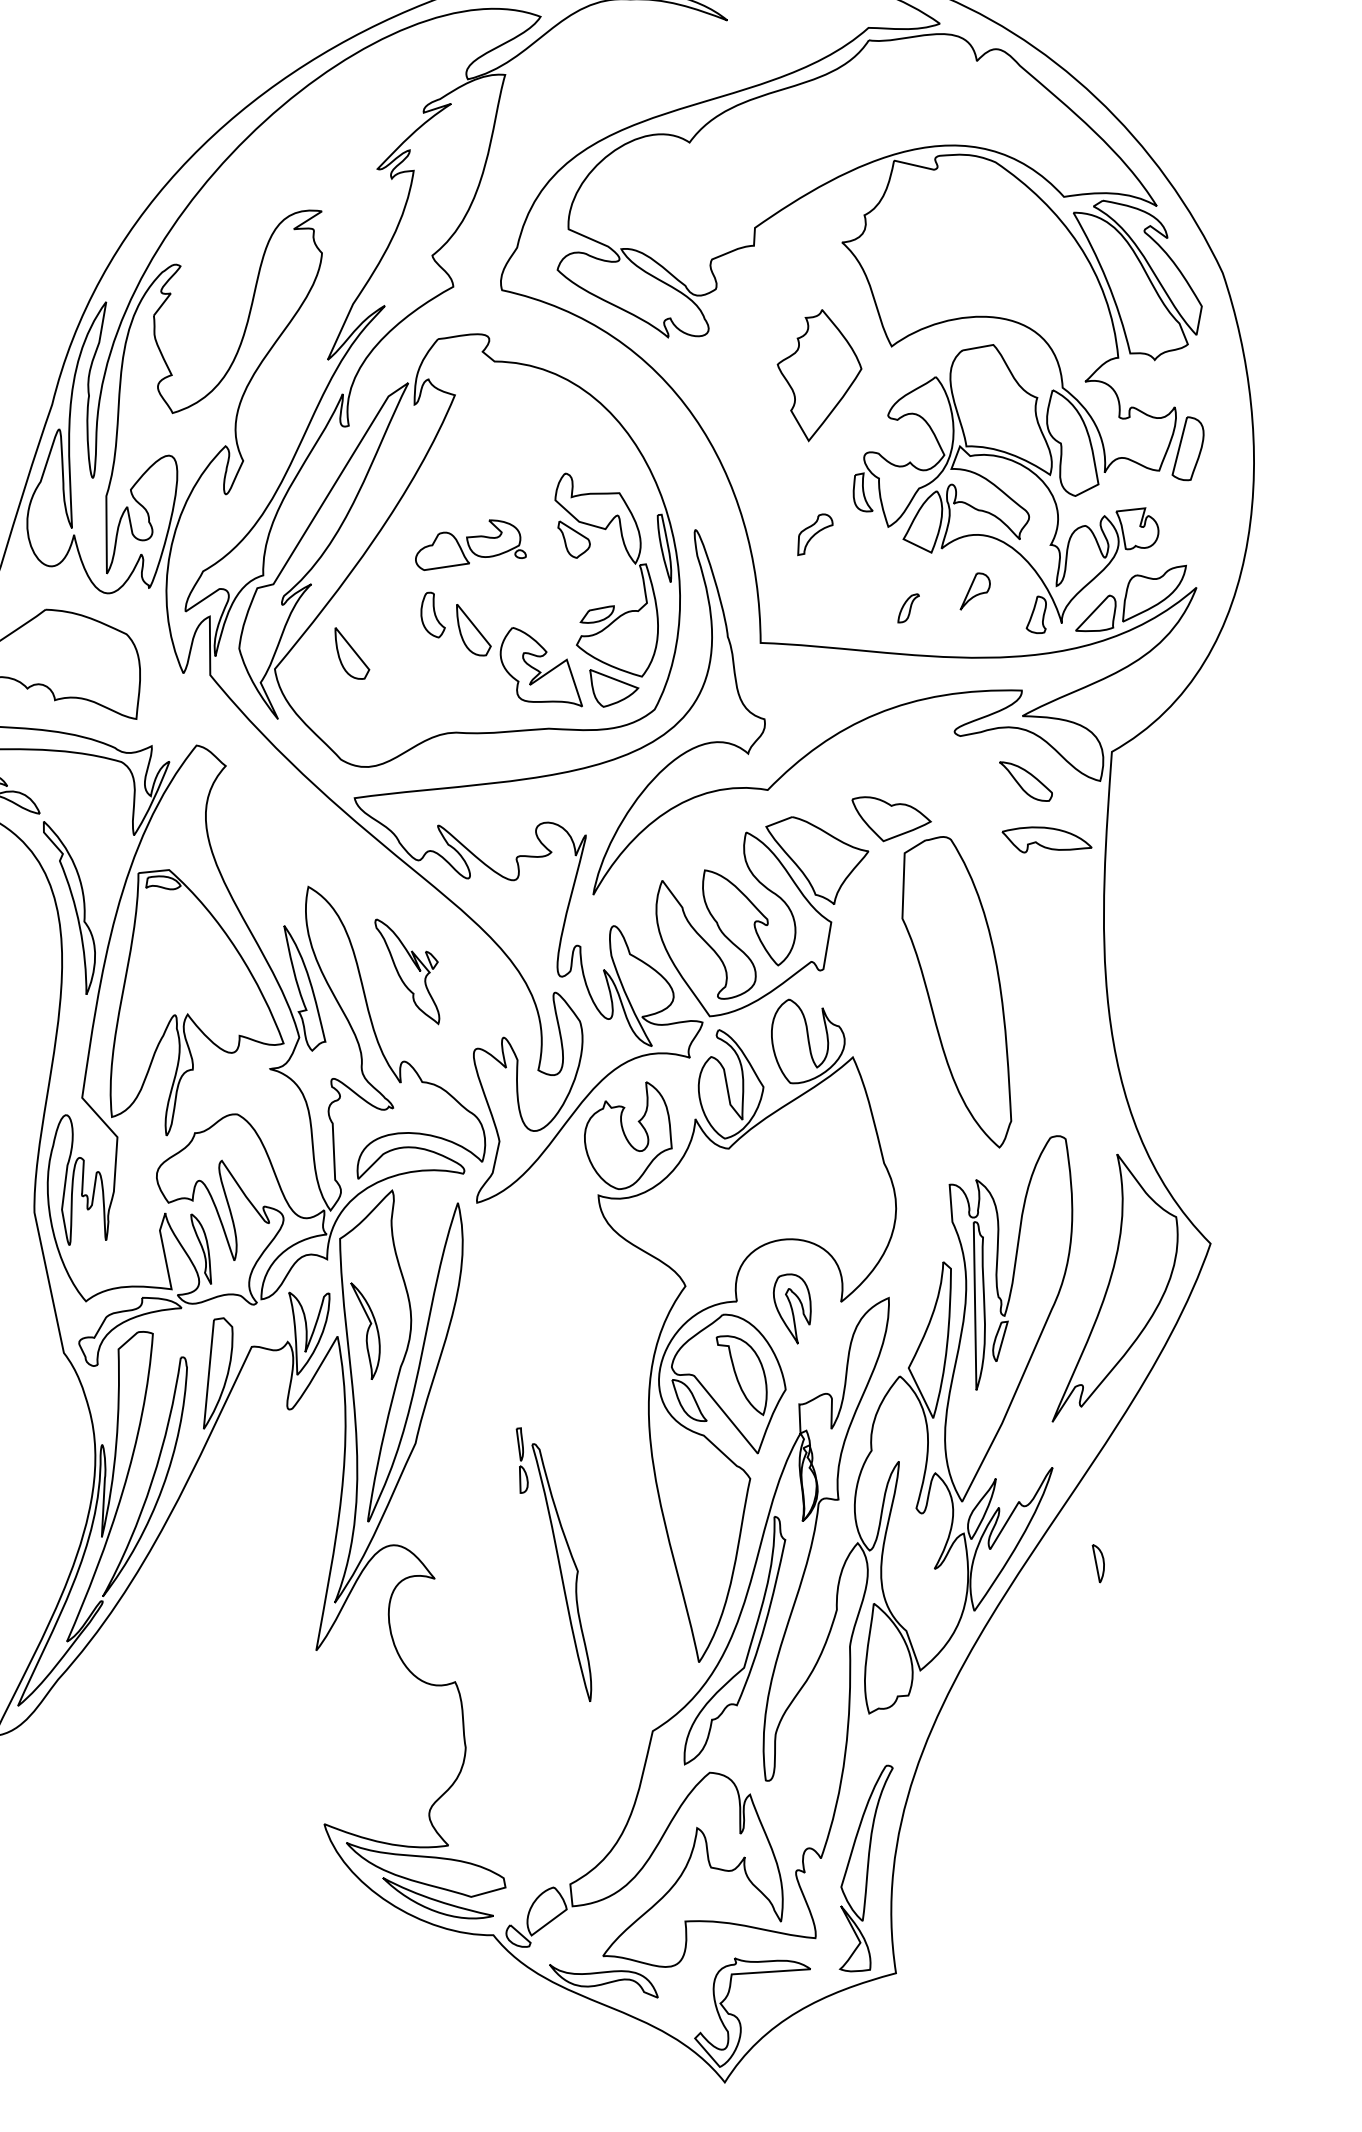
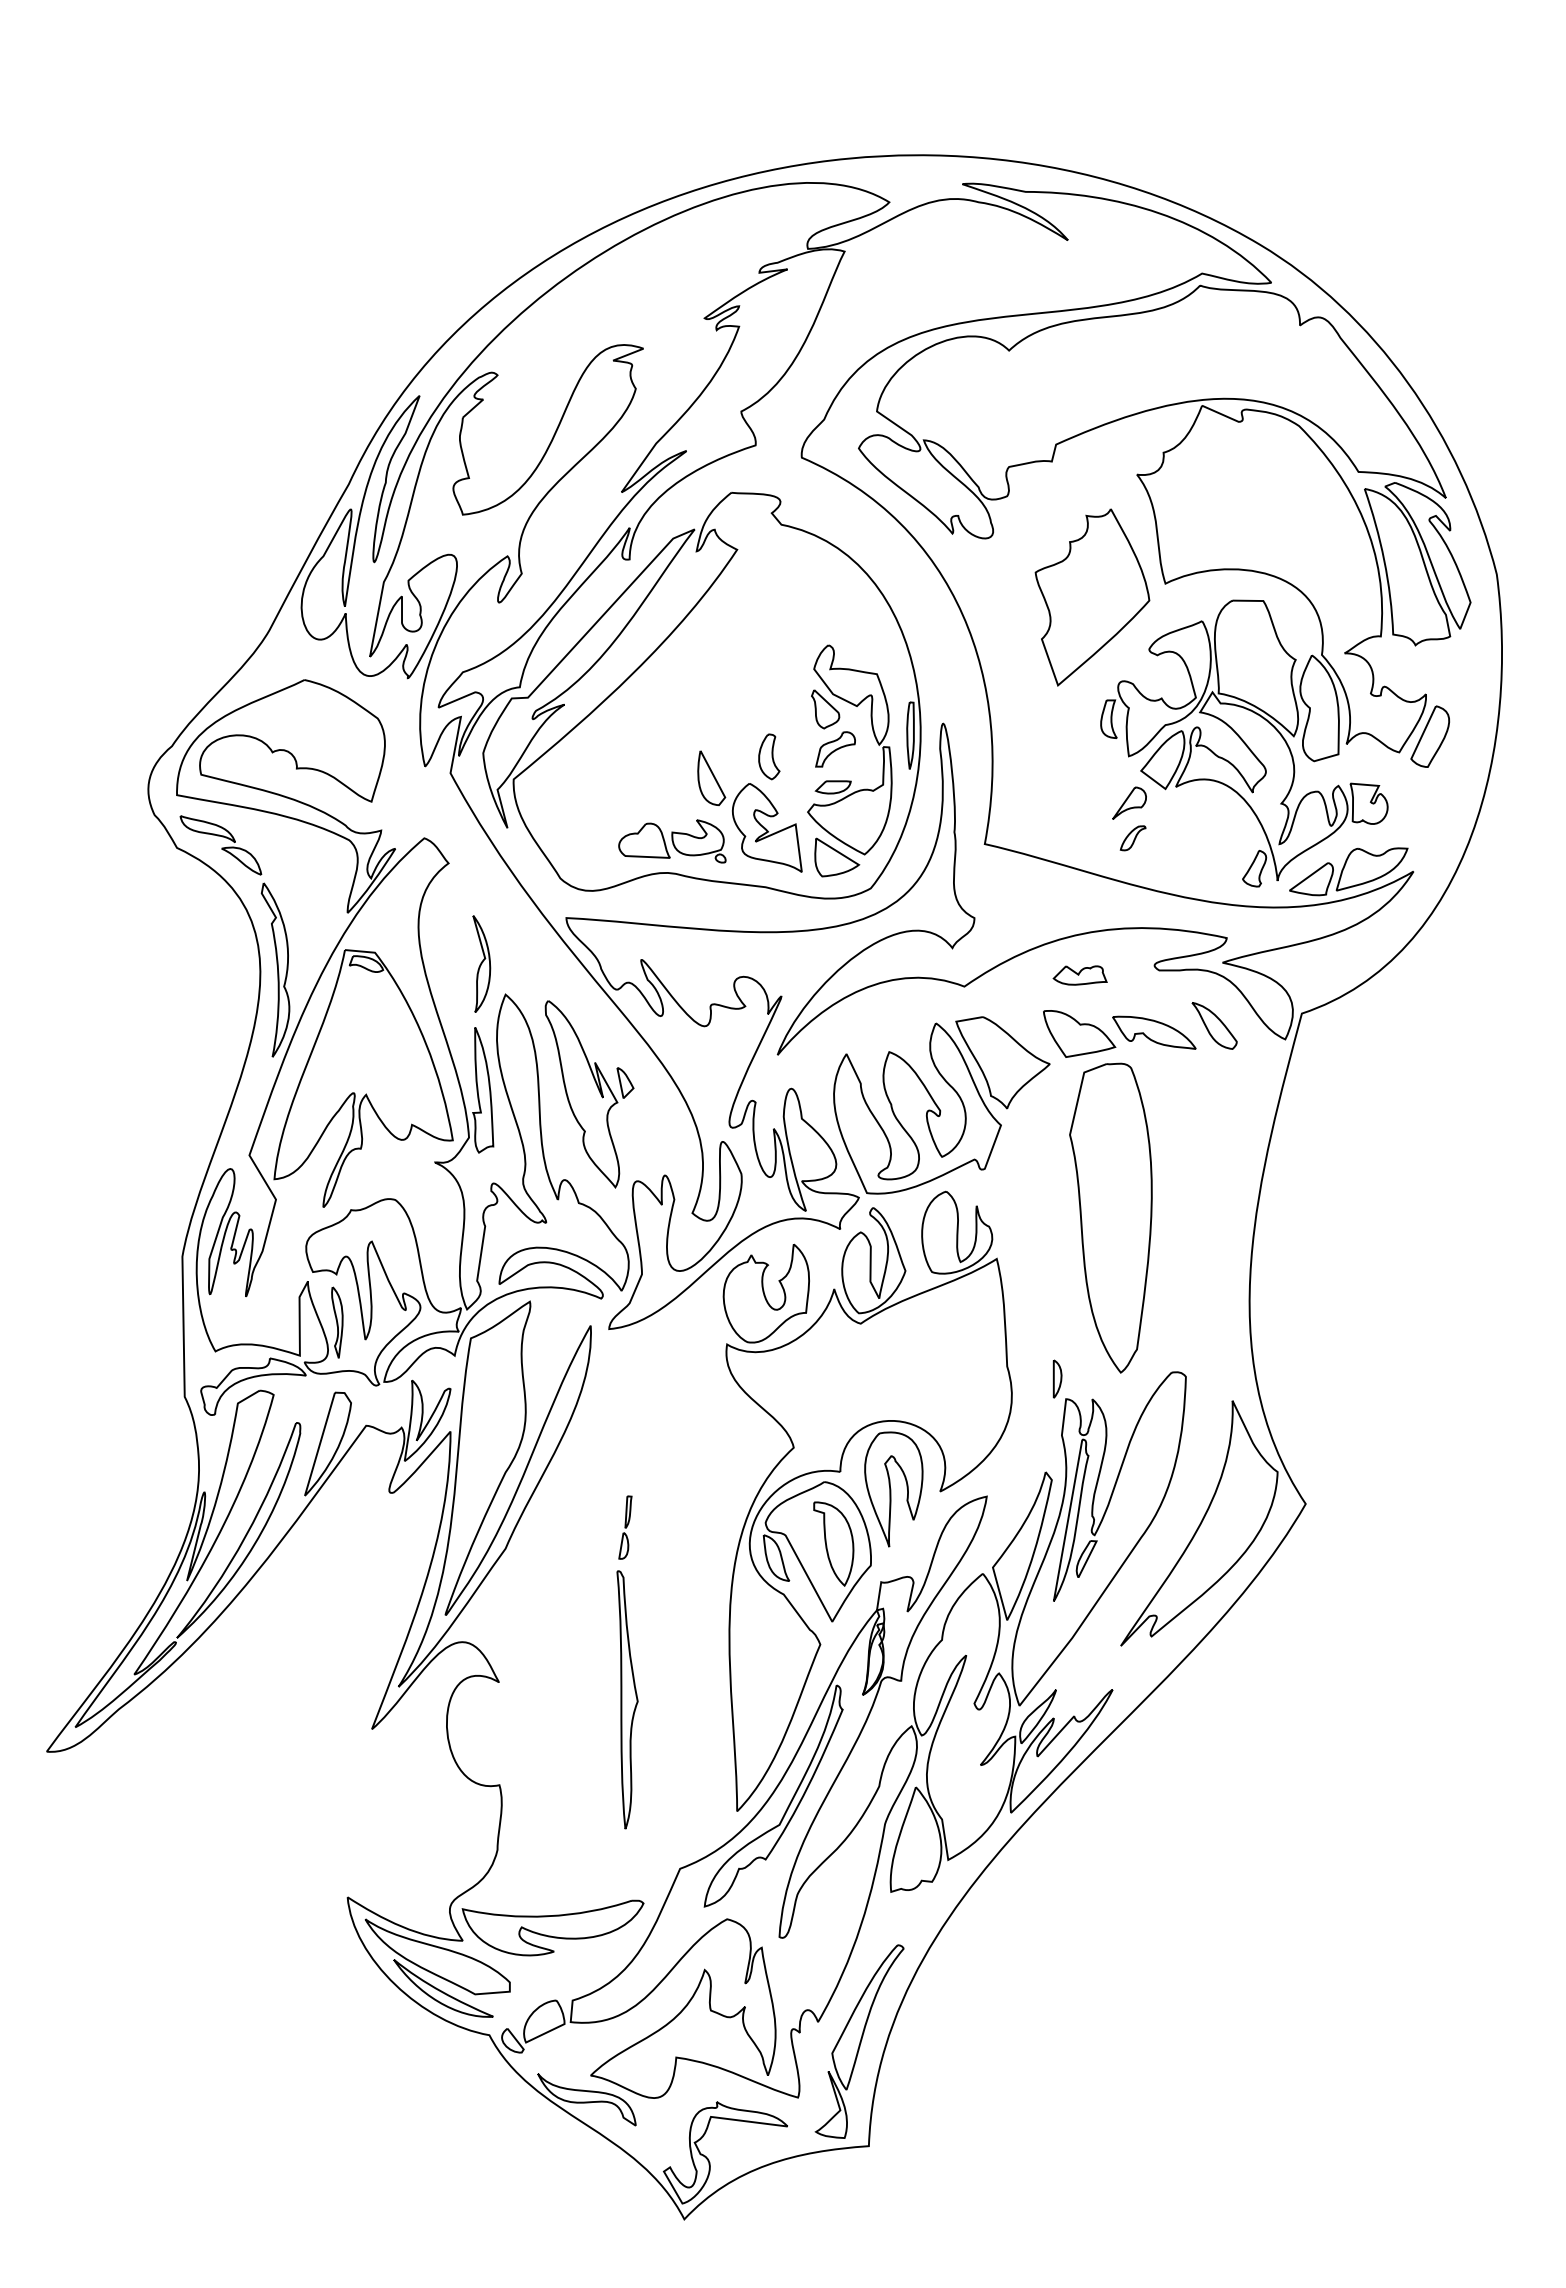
part: (821, 374) -> (1092, 597), size x1.43
part: (814, 534) -> (835, 749), moved
part: (468, 546) -> (672, 841), moved
part: (974, 589) -> (1129, 802), moved
part: (431, 615) -> (769, 756), moved
part: (351, 652) -> (590, 777), removed
part: (881, 756) -> (1079, 975), added
part: (1047, 839) -> (1154, 1032), moved
part: (411, 970) -> (589, 1094), size x1.67
part: (793, 1308) -> (893, 1489), size x1.67
part: (368, 1329) -> (481, 963), moved
part: (520, 1460) -> (625, 1527), moved
part: (1099, 1562) -> (1057, 1378), moved
part: (535, 1814) -> (552, 1927), added

